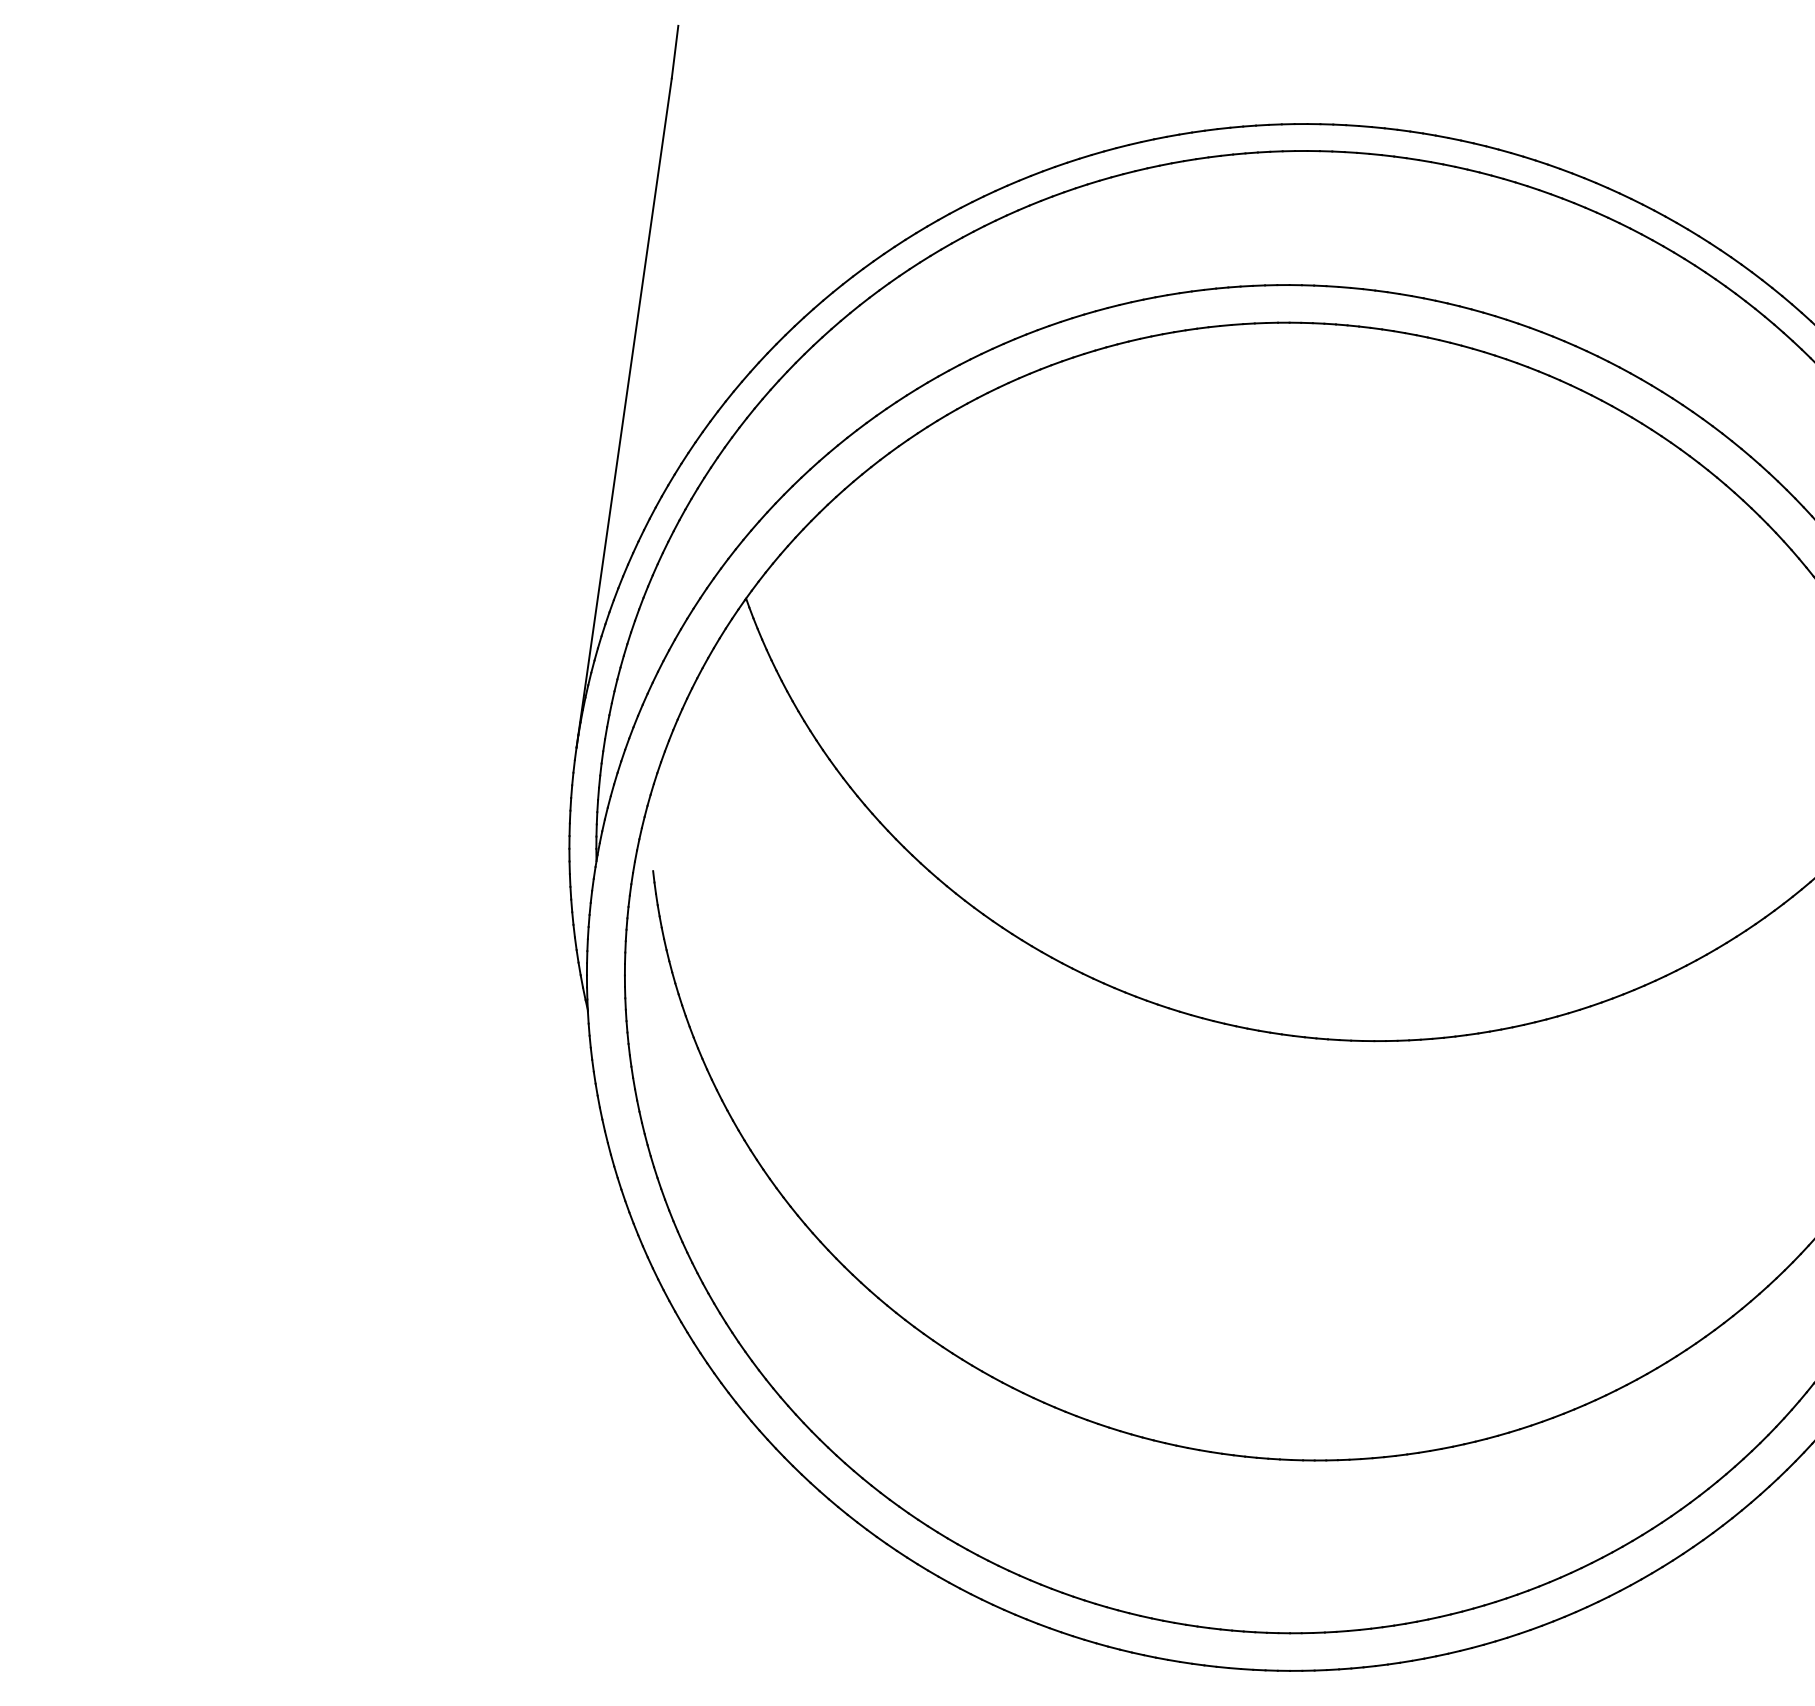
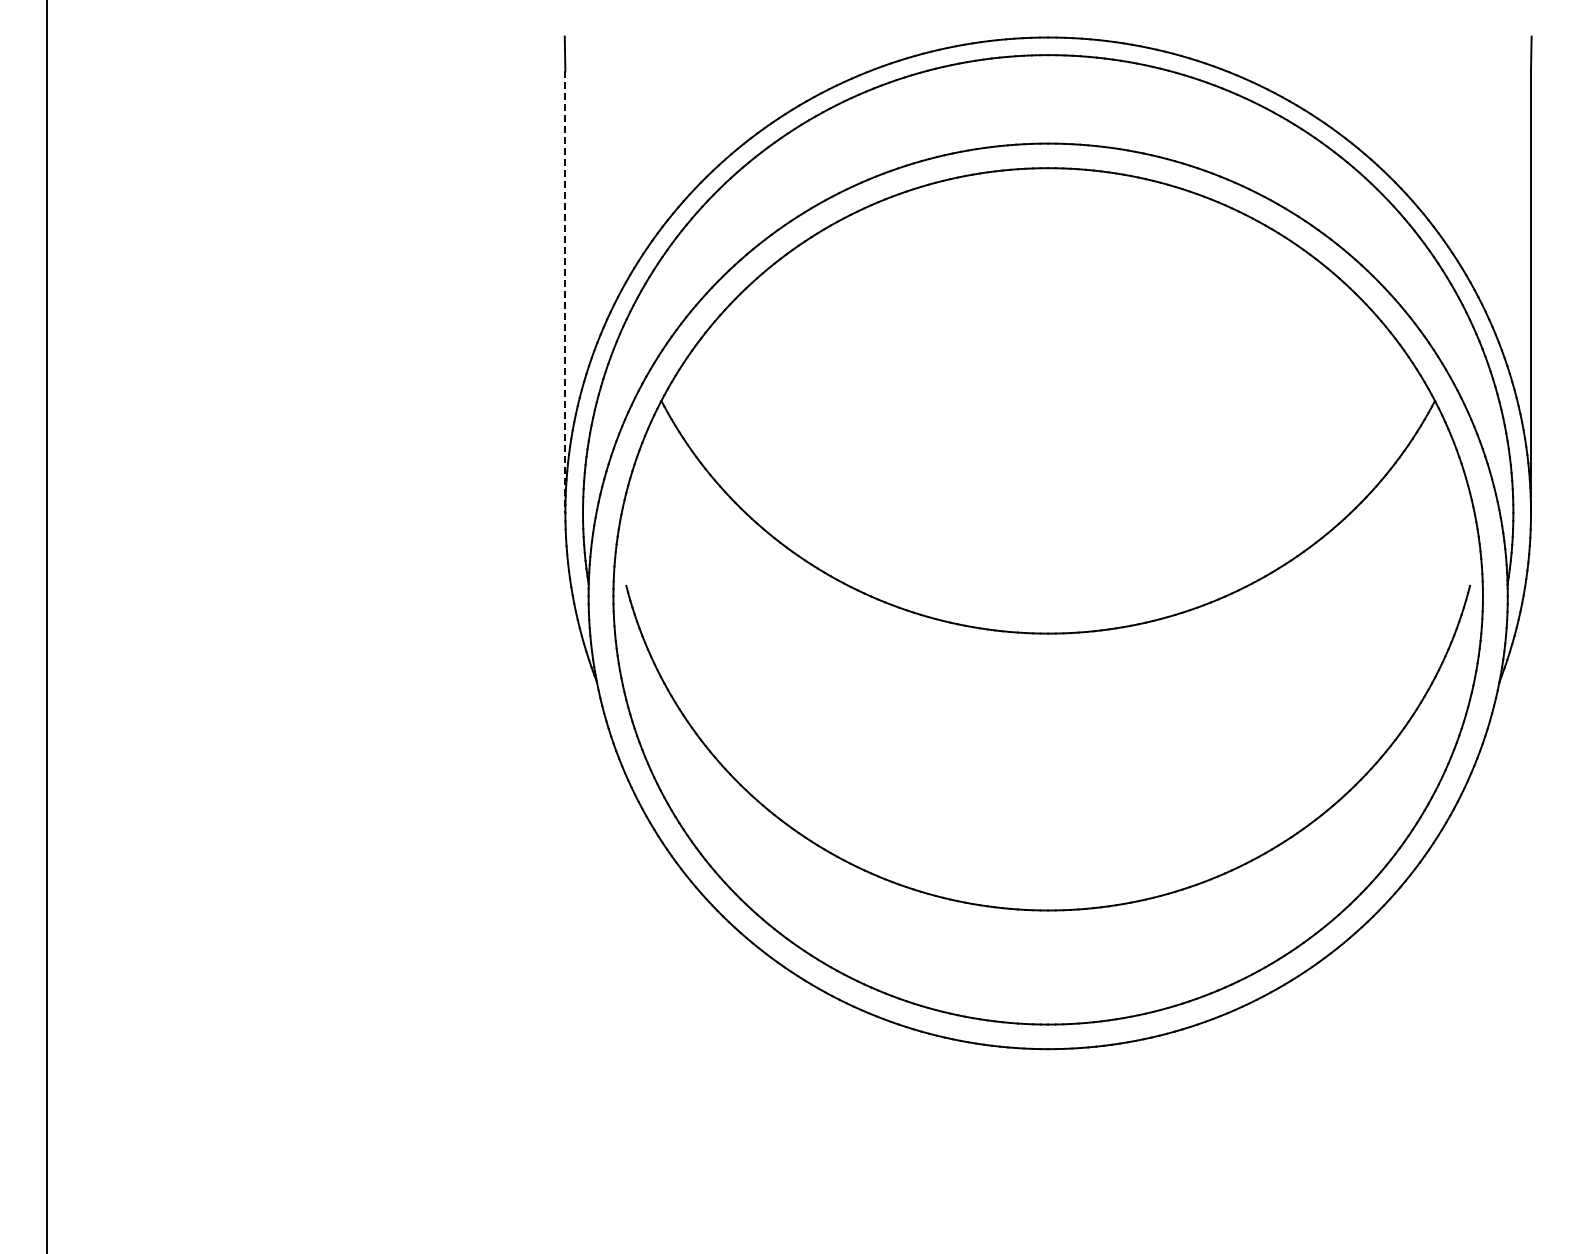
line: (624, 413) -> (565, 292), solid -> dashed

